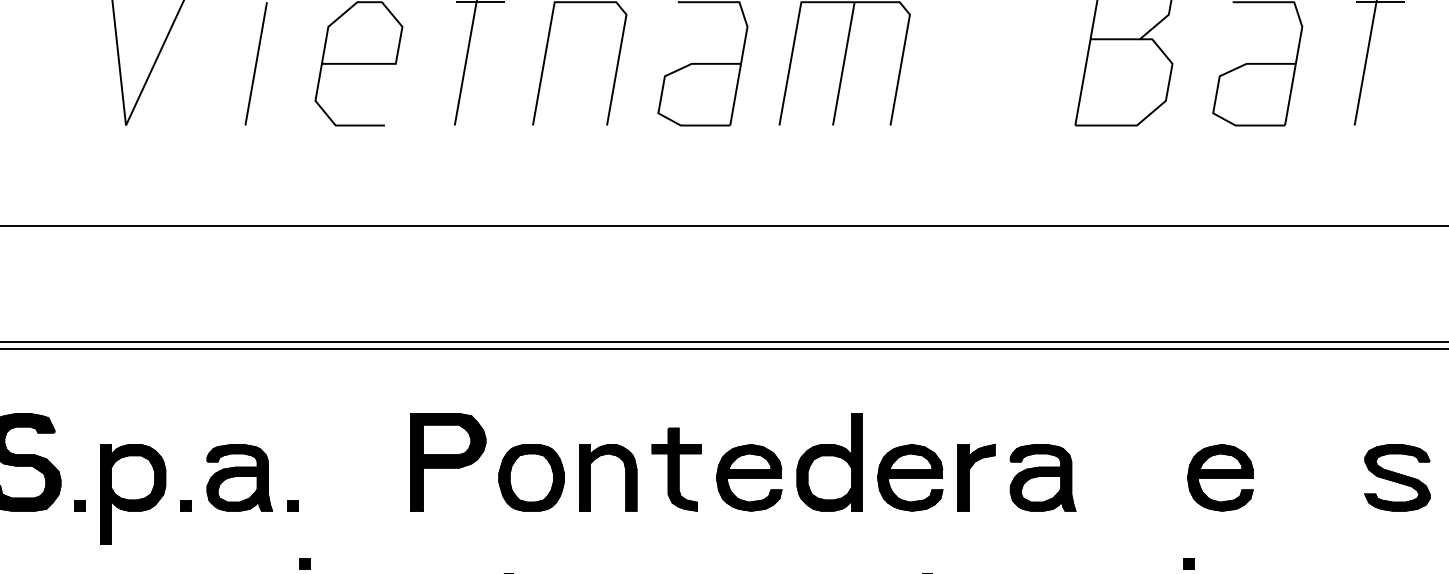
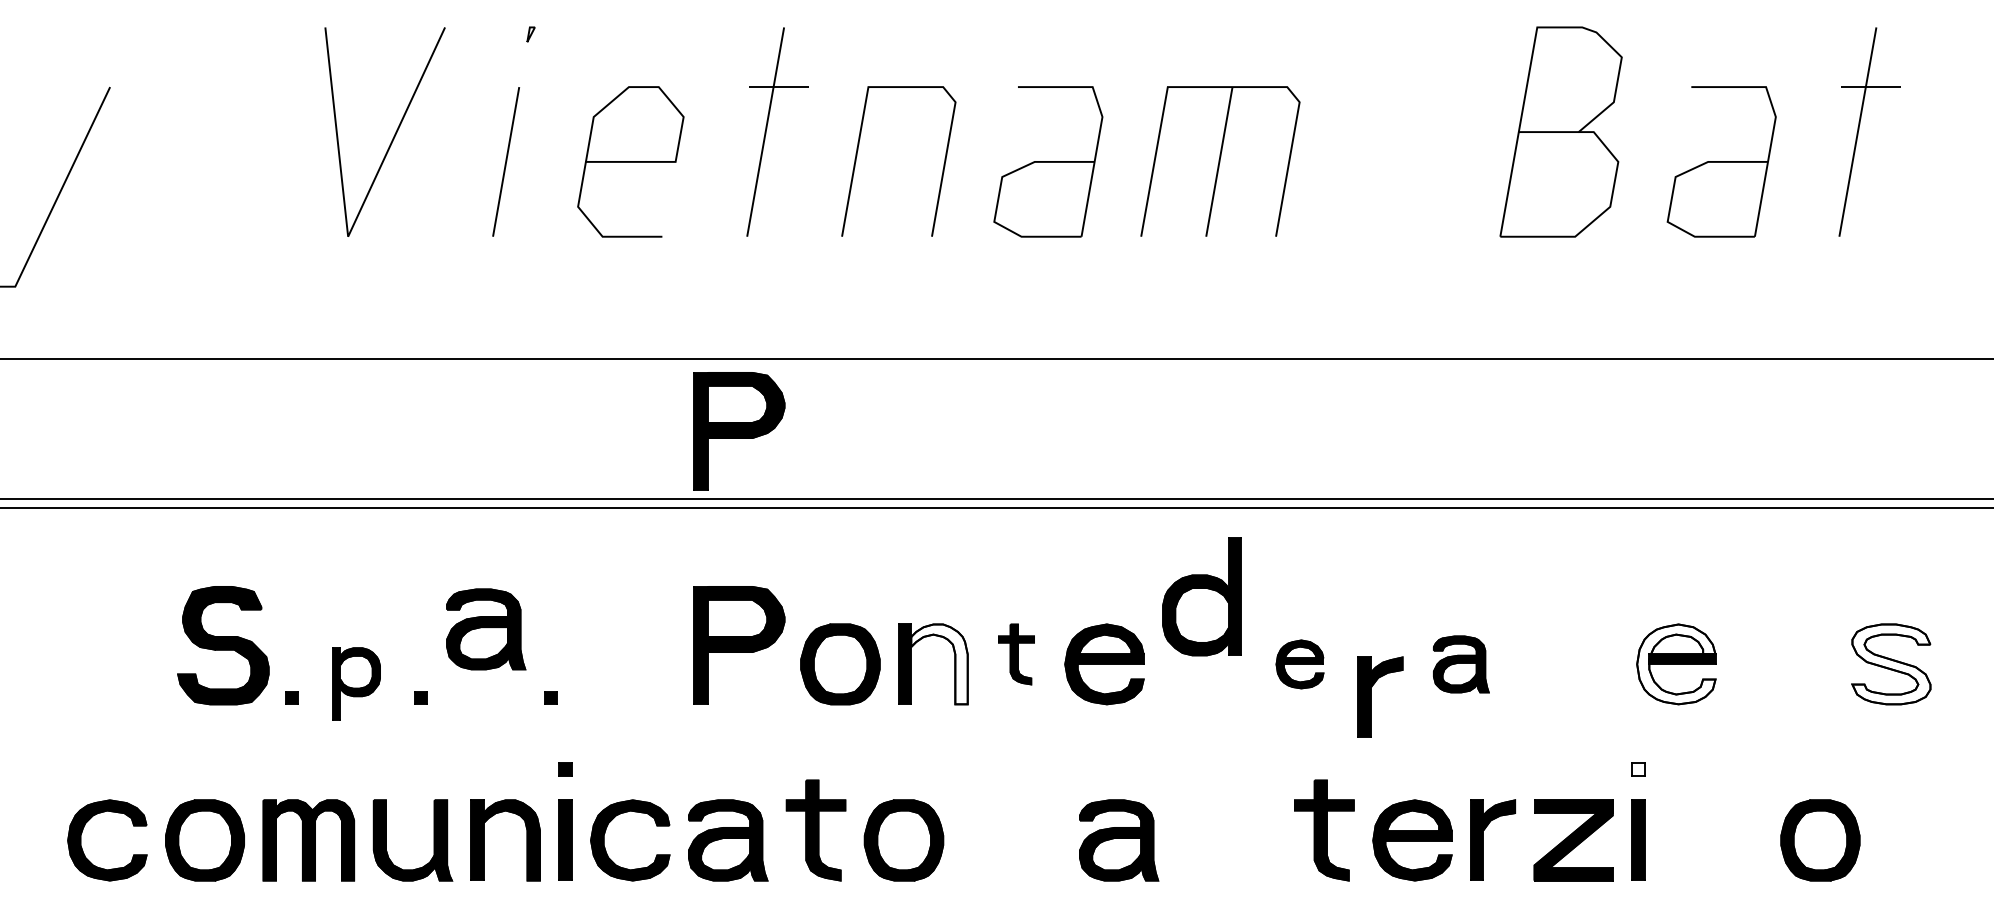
part: (448, 285) -> (739, 431), added
part: (829, 462) -> (1201, 596), moved
part: (676, 469) -> (1016, 654), size x0.6
part: (240, 477) -> (486, 629), moved
fill: (613, 477) -> (939, 664), removed
part: (909, 477) -> (1299, 664), size x0.6
part: (969, 477) -> (1371, 696), moved
part: (1043, 477) -> (1461, 664), size x0.7
fill: (1220, 477) -> (1676, 664), removed
fill: (1397, 477) -> (1891, 664), removed
part: (132, 493) -> (356, 683), size x0.6
fill: (1189, 564) -> (1638, 769), removed

